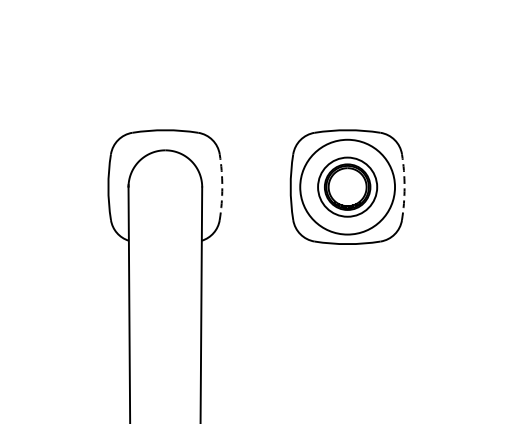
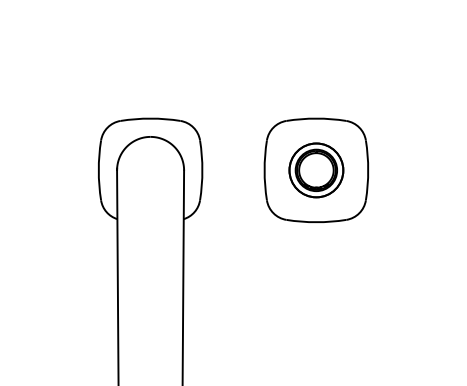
arc: (222, 187) -> (202, 170), dashed -> solid
circle: (347, 187) -> (316, 170), size x0.62
arc: (404, 187) -> (368, 170), dashed -> solid

